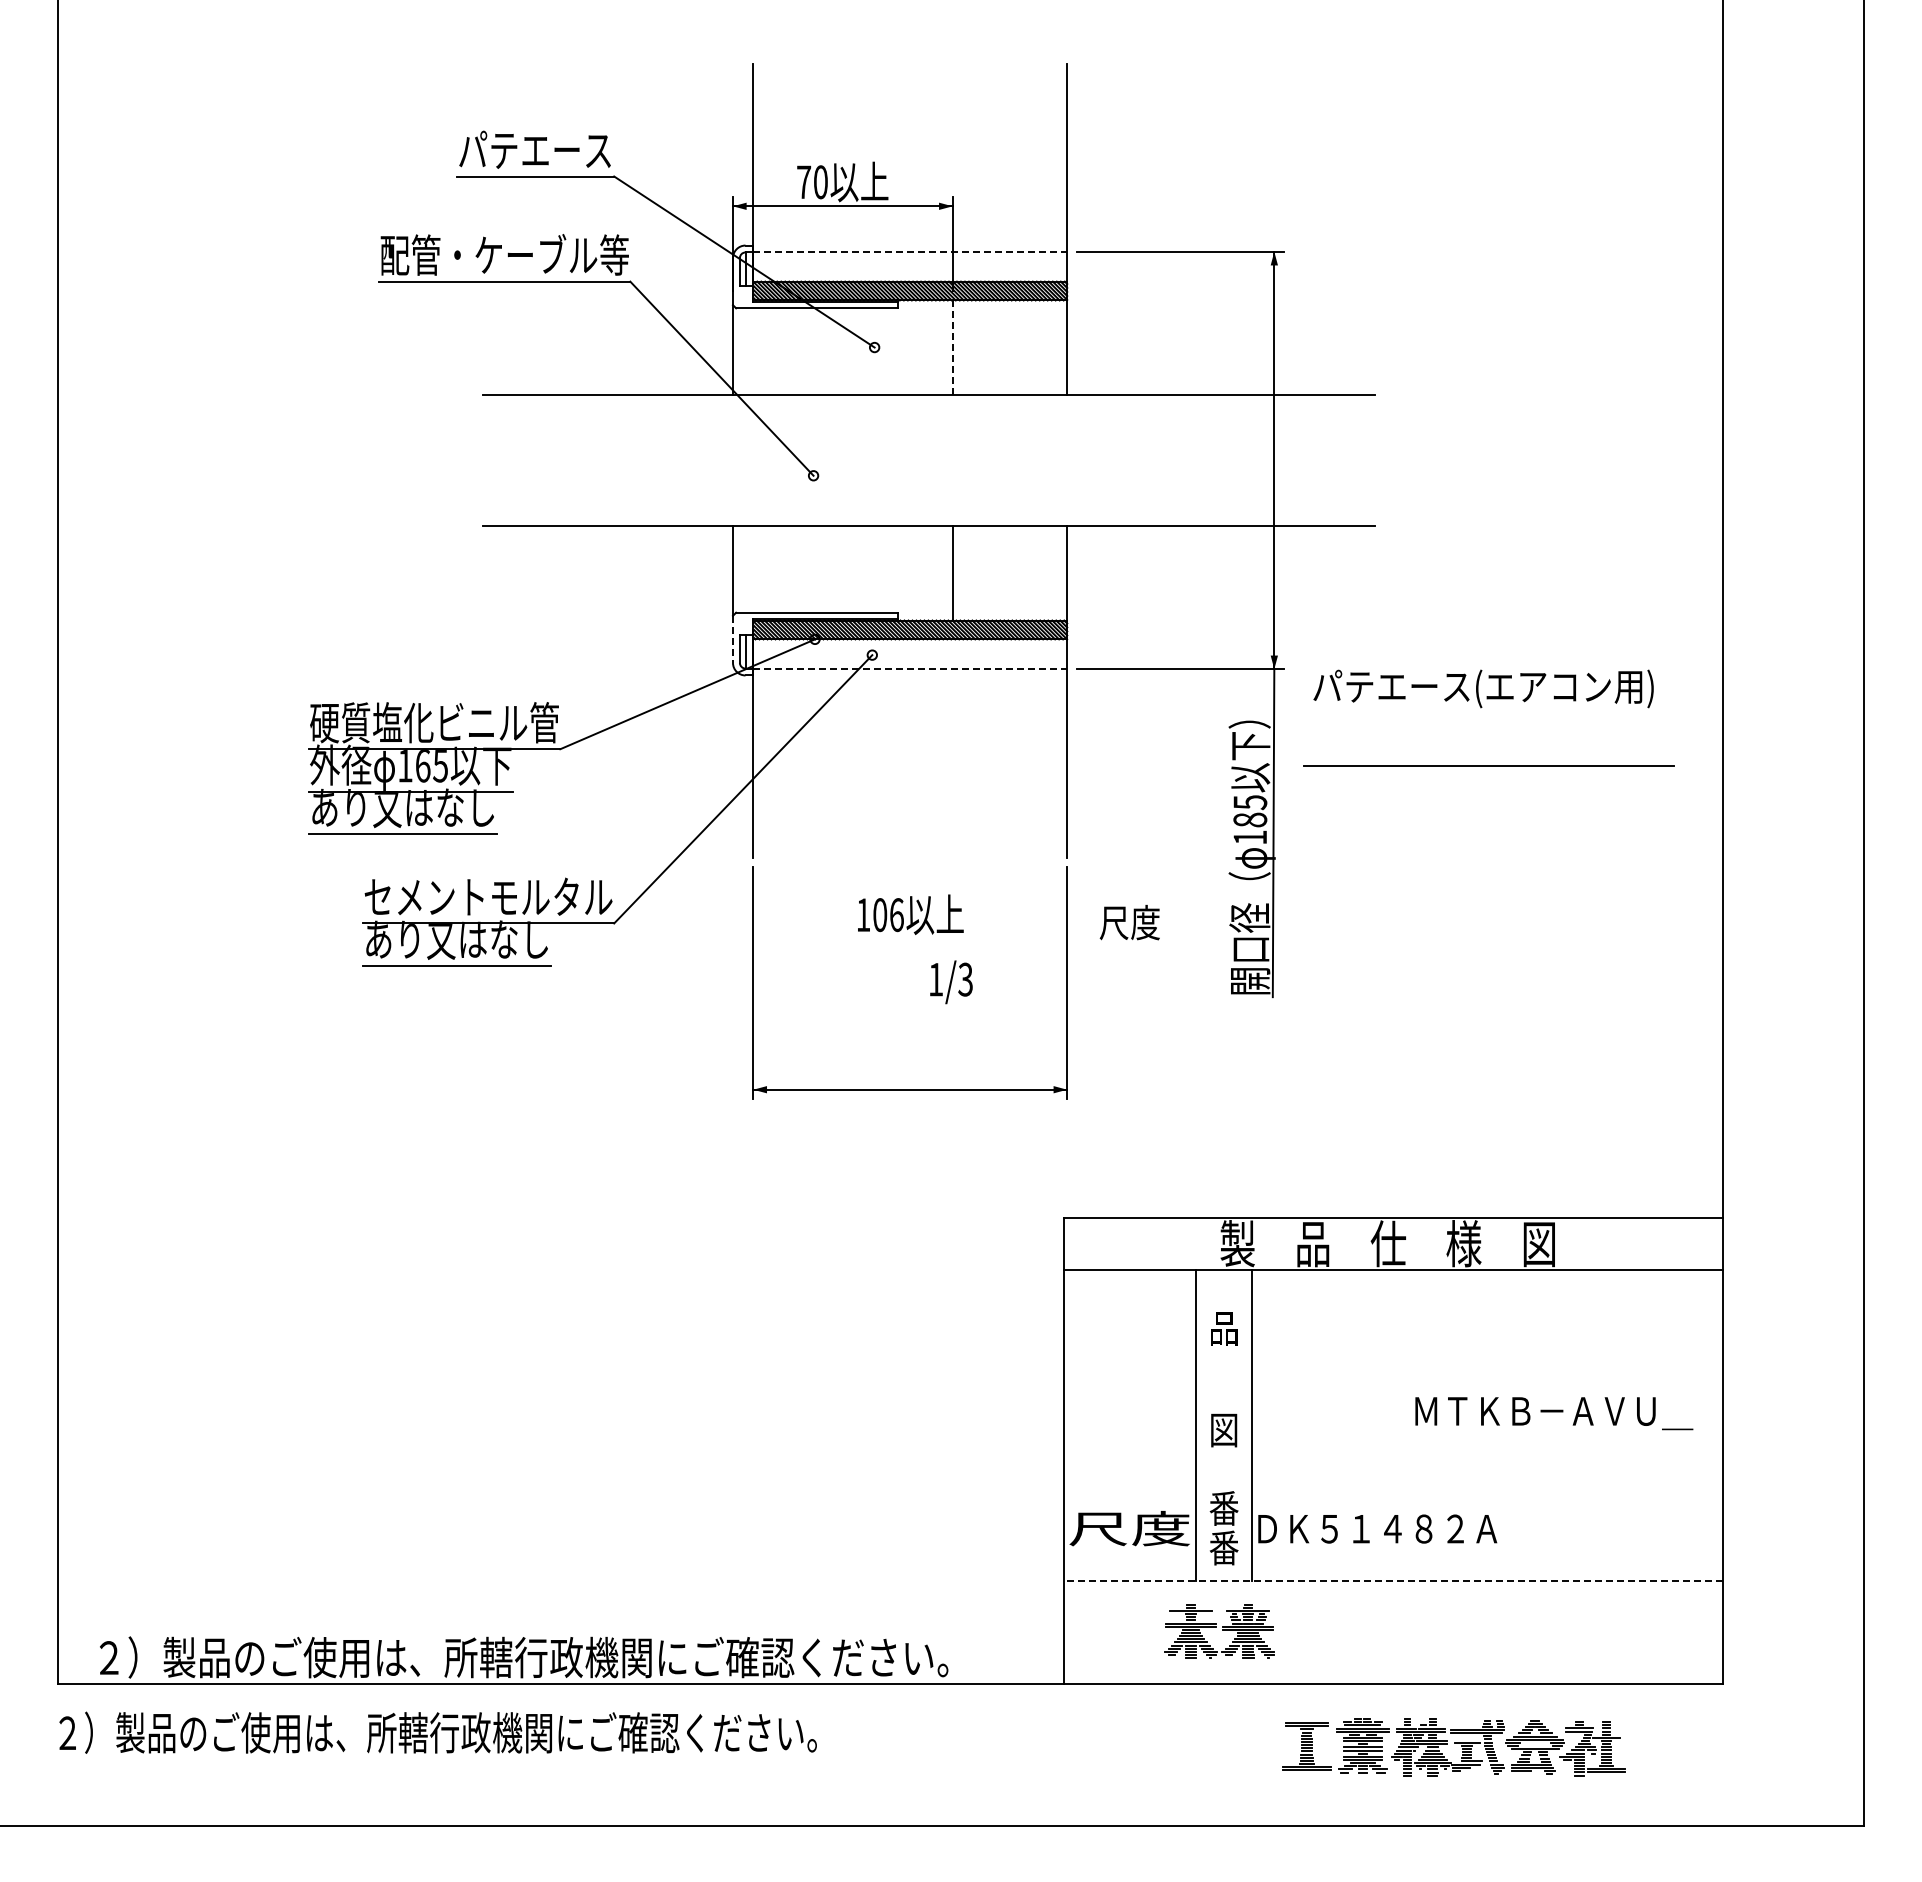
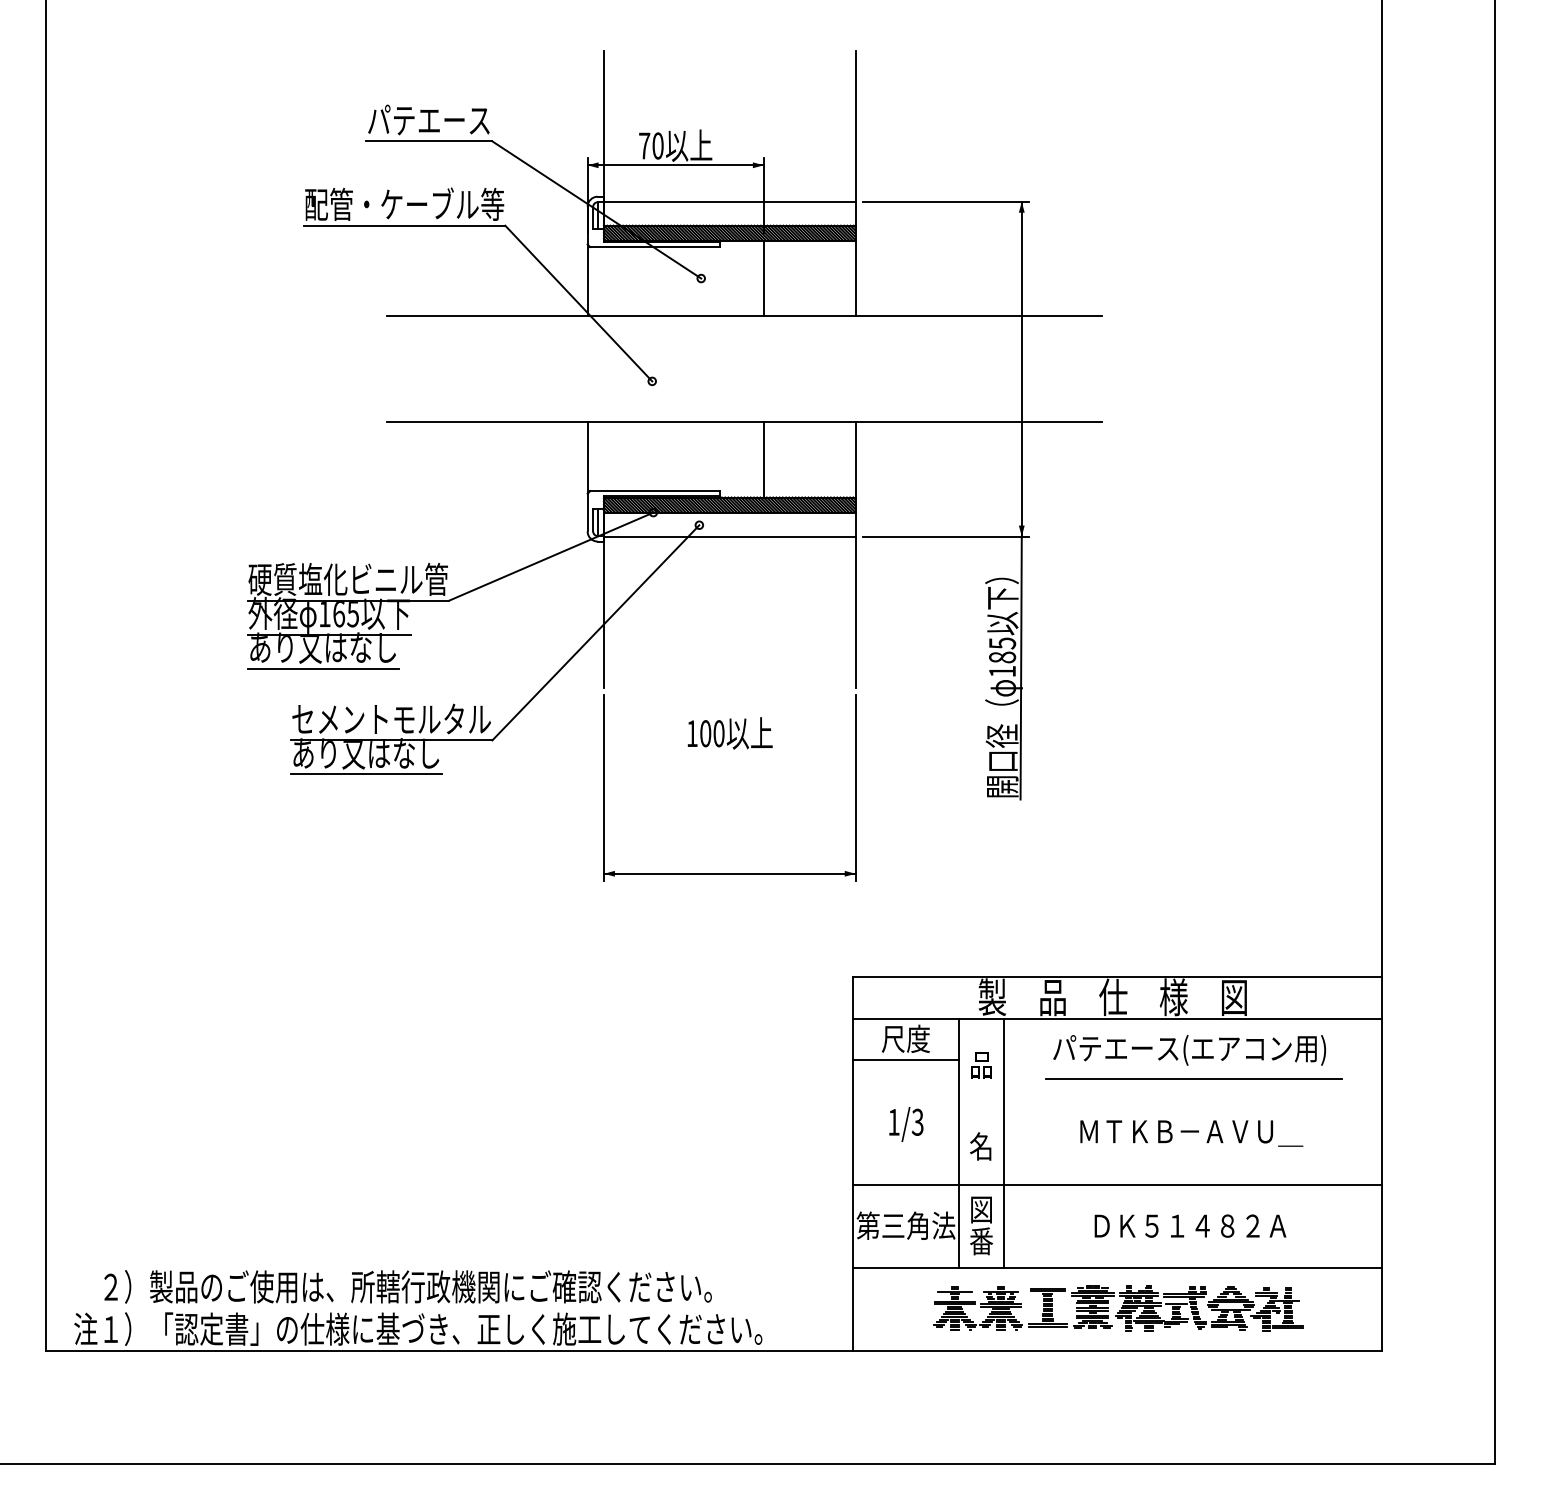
line: (910, 251) -> (729, 201), dashed -> solid
line: (952, 348) -> (763, 279), dashed -> solid
line: (732, 639) -> (587, 512), dashed -> solid
line: (910, 669) -> (729, 536), dashed -> solid
text: (1483, 688) -> (1189, 1050), moved
line: (1488, 765) -> (1193, 1078), moved
text: (896, 914) -> (718, 733), 106 -> 100
text: (1129, 922) -> (905, 1038), moved
text: (951, 982) -> (906, 1124), moved
line: (1129, 1322) -> (905, 1060), added
text: (1554, 1413) -> (1191, 1133), moved
text: (1223, 1429) -> (981, 1146), 図 -> 名
line: (1393, 1477) -> (1117, 1184), added
text: (1223, 1508) -> (981, 1209), 番 -> 図
text: (1129, 1528) -> (905, 1225), 尺度 -> 第三角法
text: (1377, 1528) -> (1190, 1225), moved
line: (1393, 1580) -> (1117, 1267), dashed -> solid
text: (521, 1657) -> (418, 1329), ２）製品のご使用は、所轄行政機関にご確認ください。 -> 注１）「認定書」の仕様に基づき、正しく施工してください。
text: (437, 1732) -> (407, 1286), moved
part: (1453, 1747) -> (1165, 1308), moved

